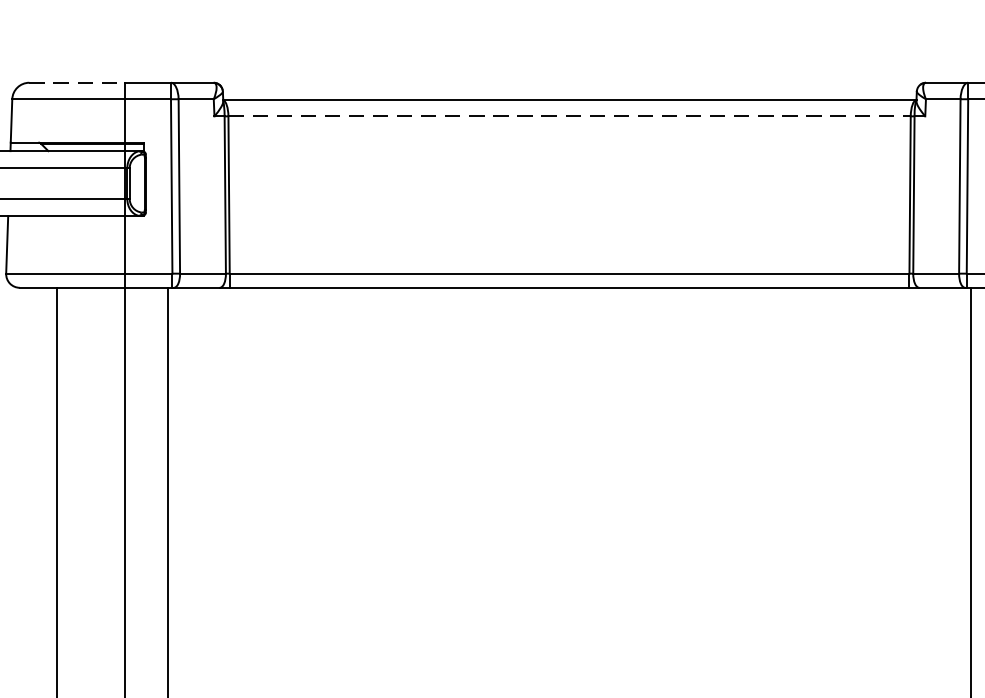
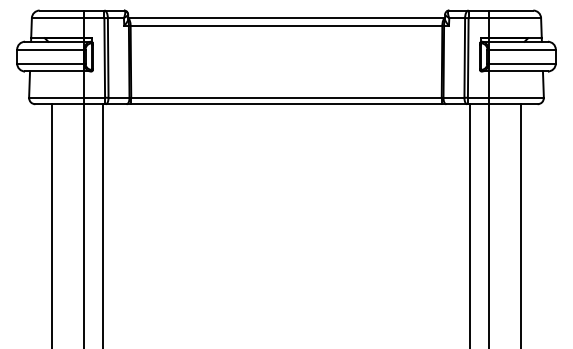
line: (77, 82) -> (61, 10), dashed -> solid
line: (569, 115) -> (286, 25), dashed -> solid

